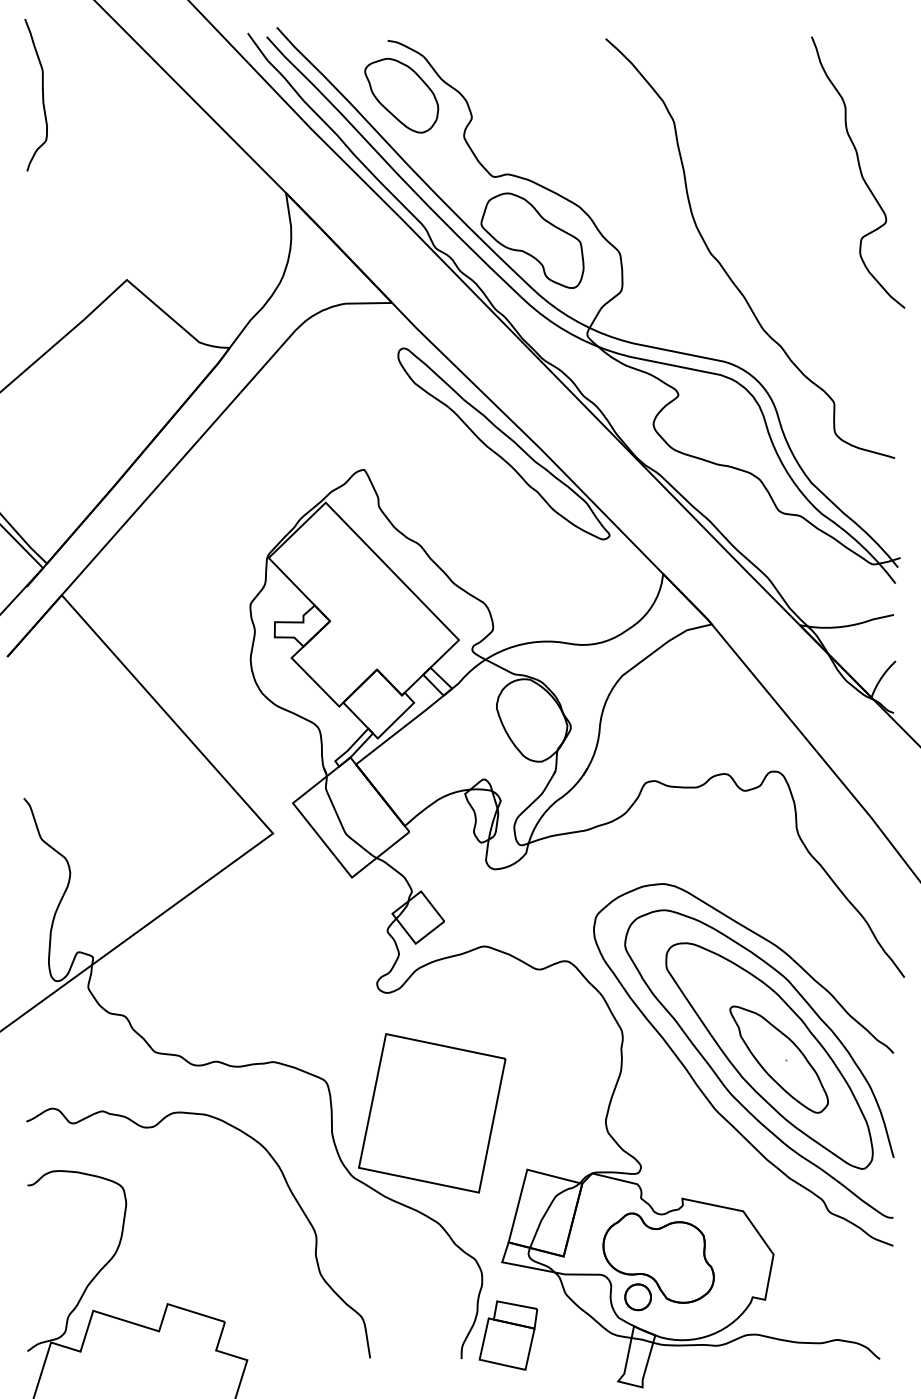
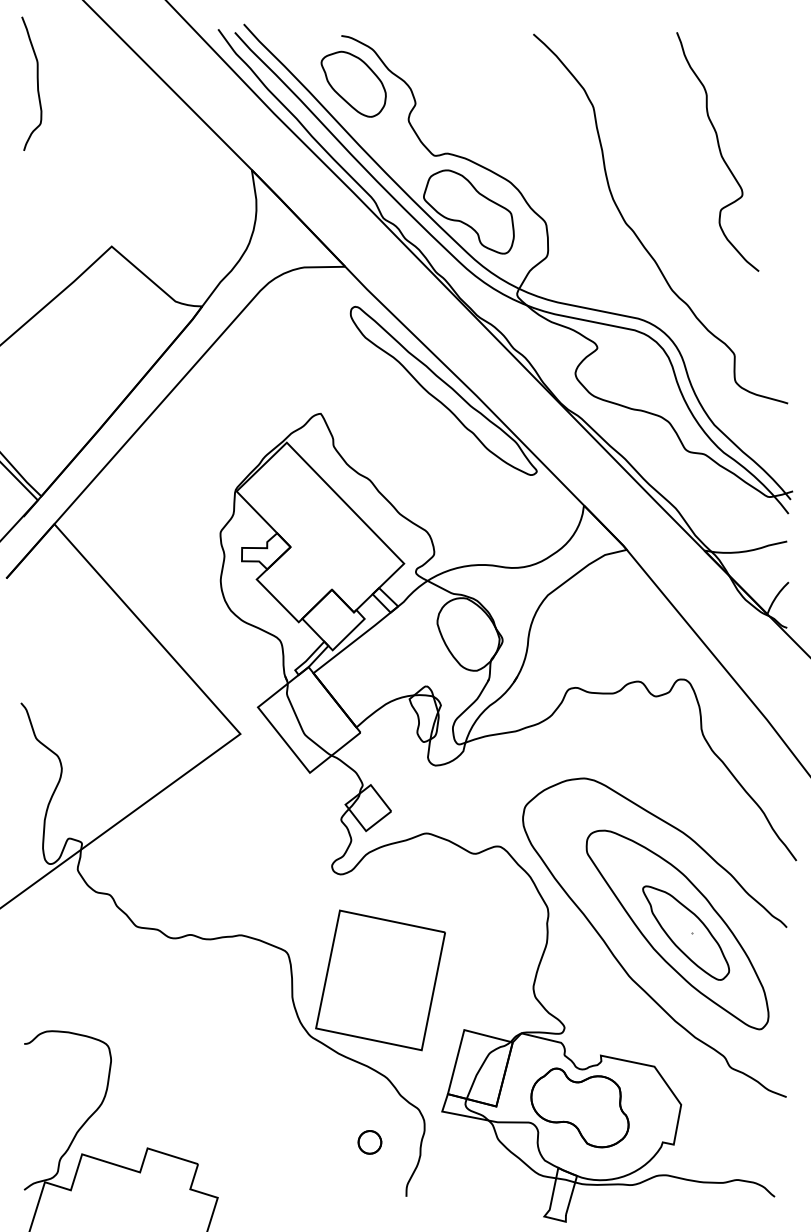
curve: (859, 171) -> (718, 151), moved
curve: (730, 1091) -> (643, 961), removed
curve: (288, 1188) -> (254, 1046), removed
part: (637, 1297) -> (369, 1142), moved
part: (508, 1335) -> (447, 1176), removed

